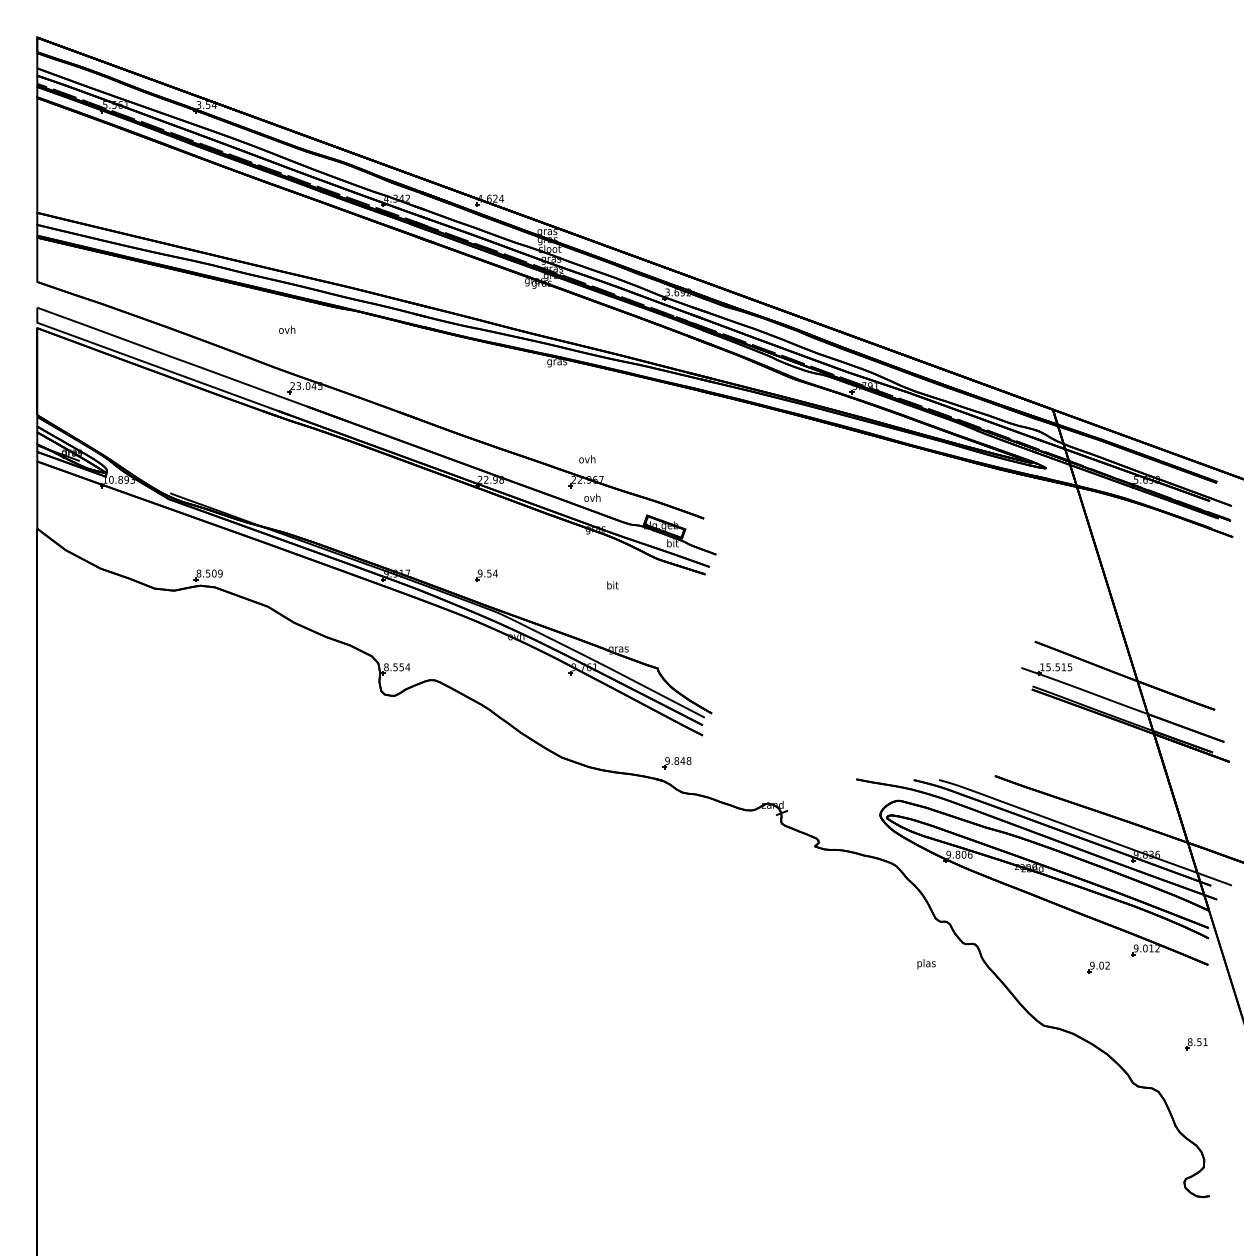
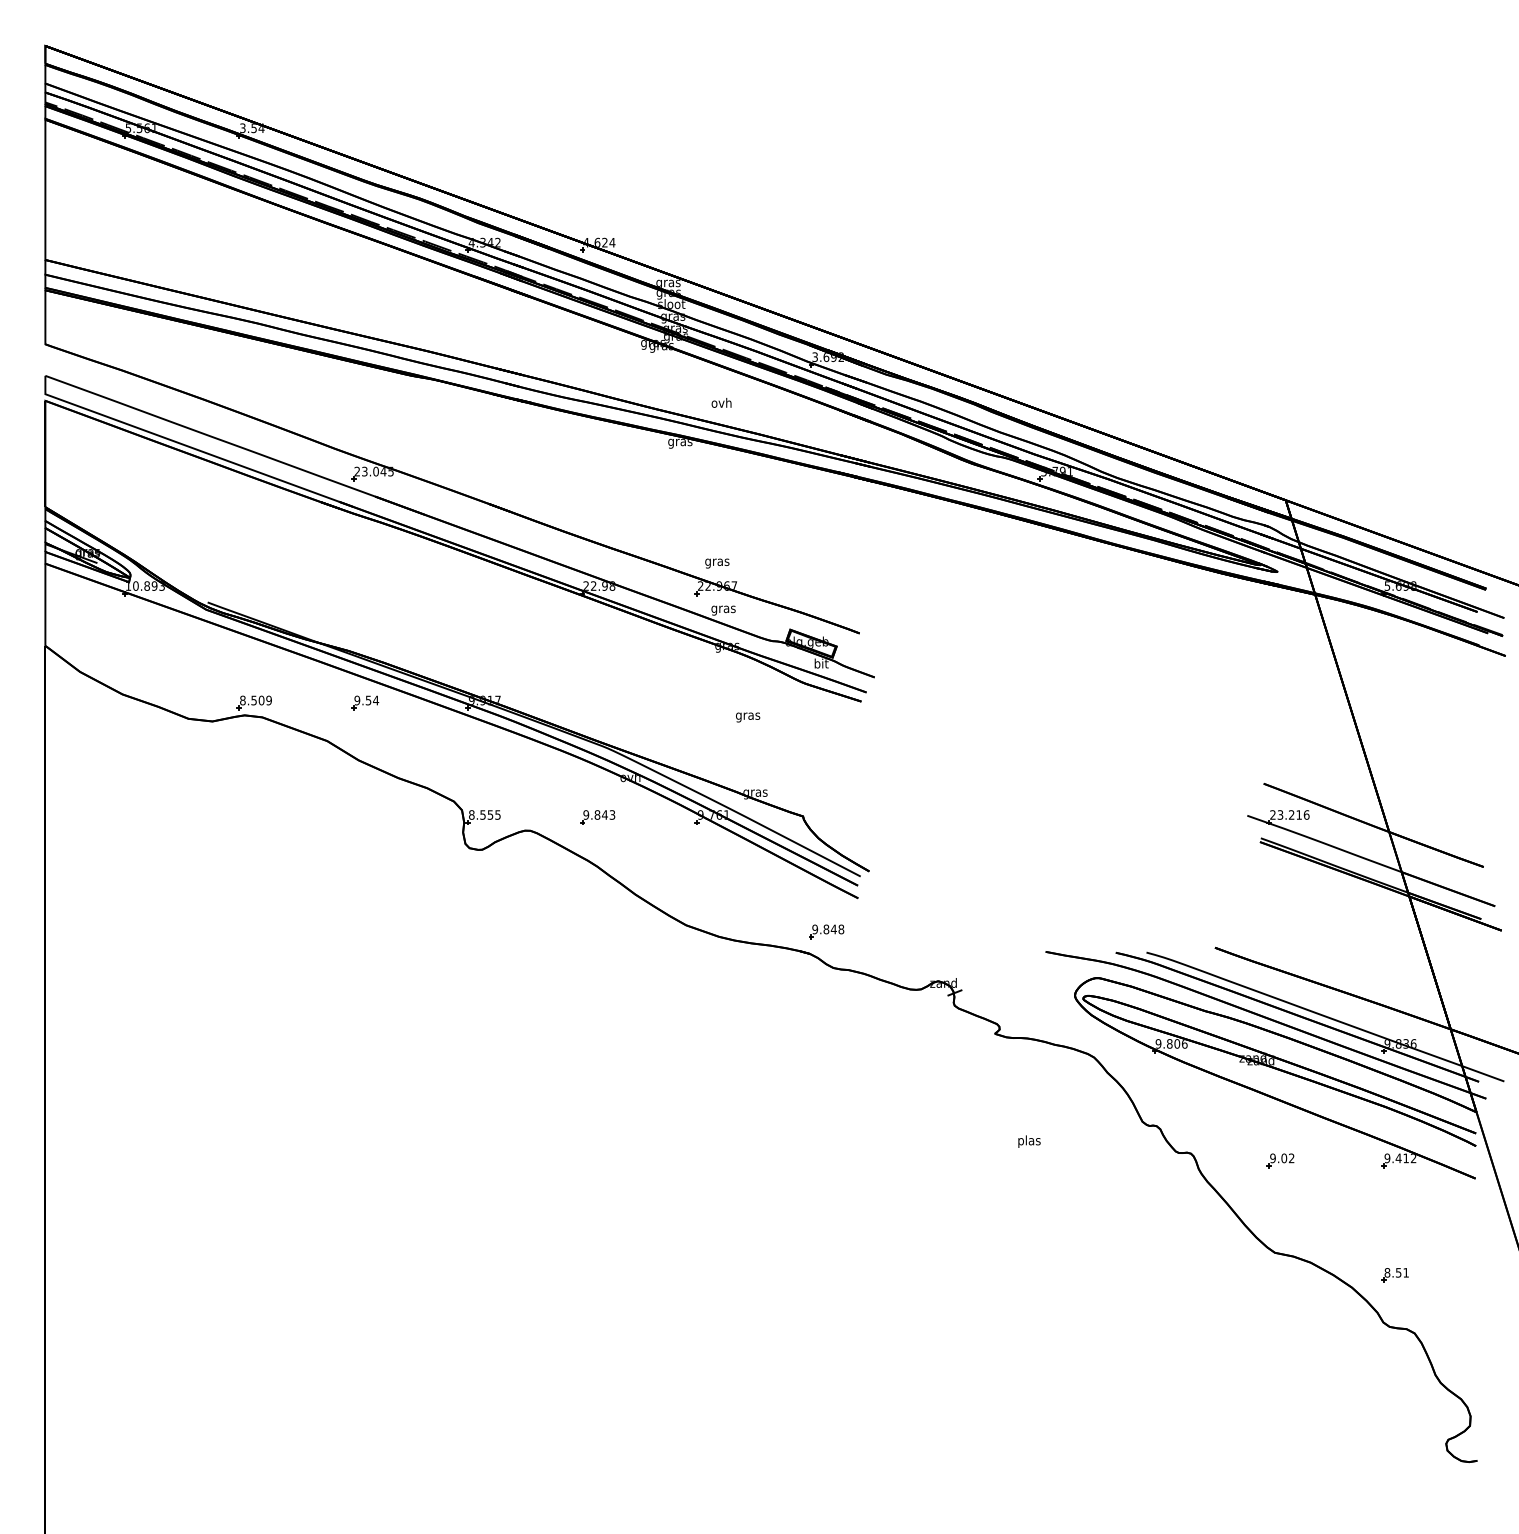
text: (287, 329) -> (721, 402), moved
text: (587, 460) -> (717, 562), ovh -> gras
text: (592, 499) -> (723, 609), ovh -> gras
part: (486, 575) -> (365, 702), moved
text: (612, 586) -> (748, 716), bit -> gras
text: (407, 666) -> (497, 814), 8.554 -> 8.555
text: (1055, 666) -> (1289, 814), 15.515 -> 23.216
part: (489, 669) -> (597, 817), added
text: (1145, 948) -> (1398, 1158), 9.012 -> 9.412
text: (926, 964) -> (1029, 1141), moved
part: (1098, 967) -> (1280, 1160), moved
part: (1195, 1044) -> (1394, 1275), moved

